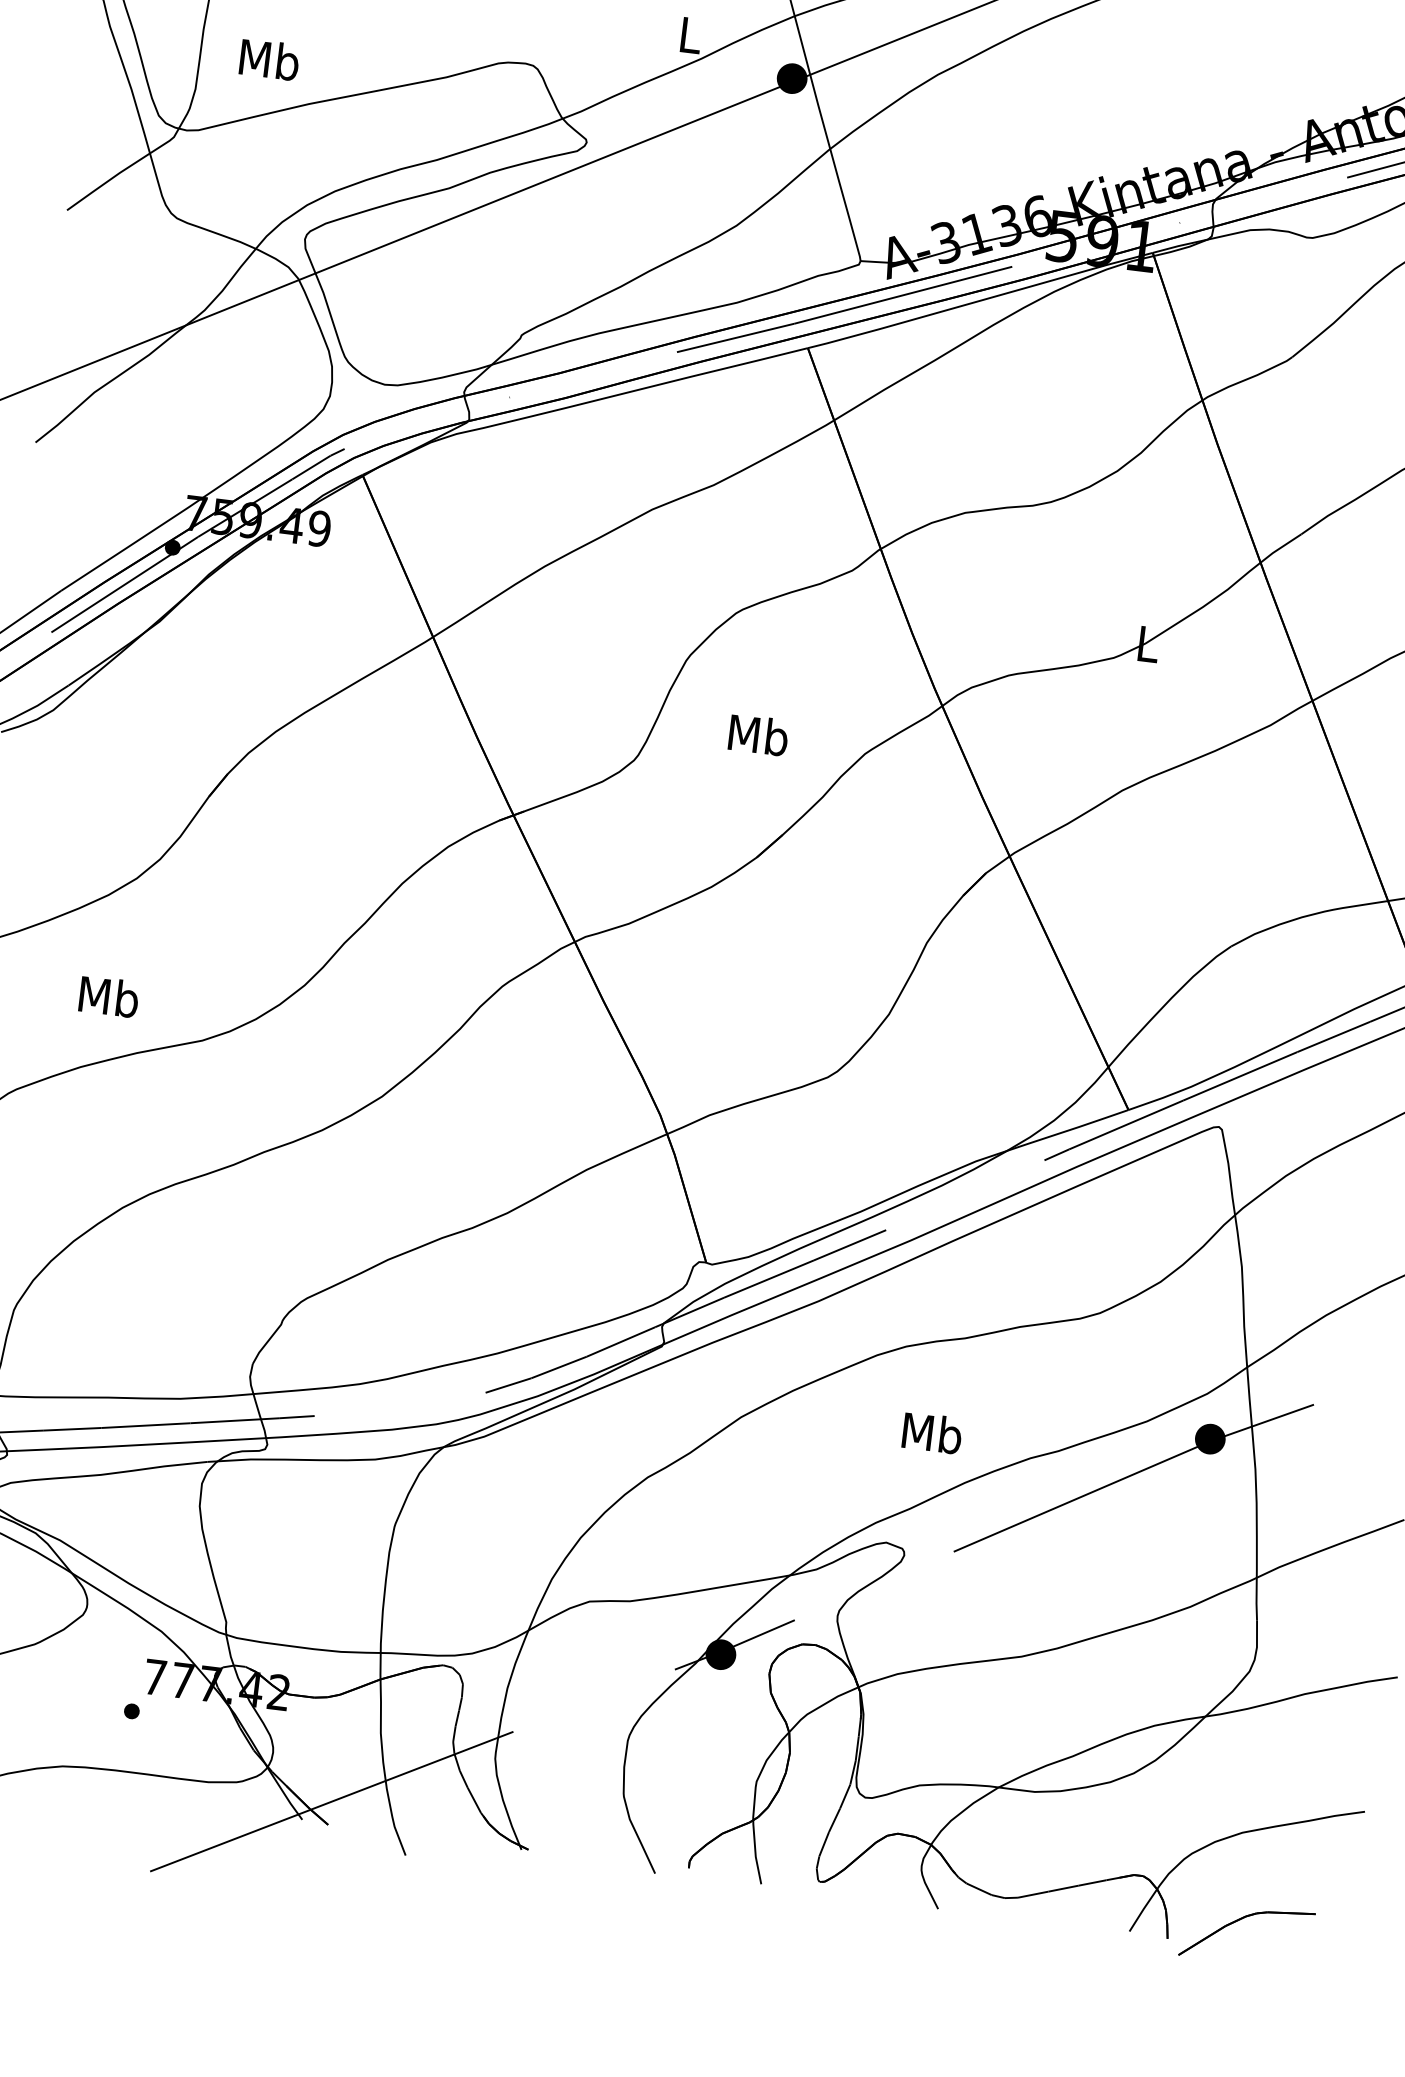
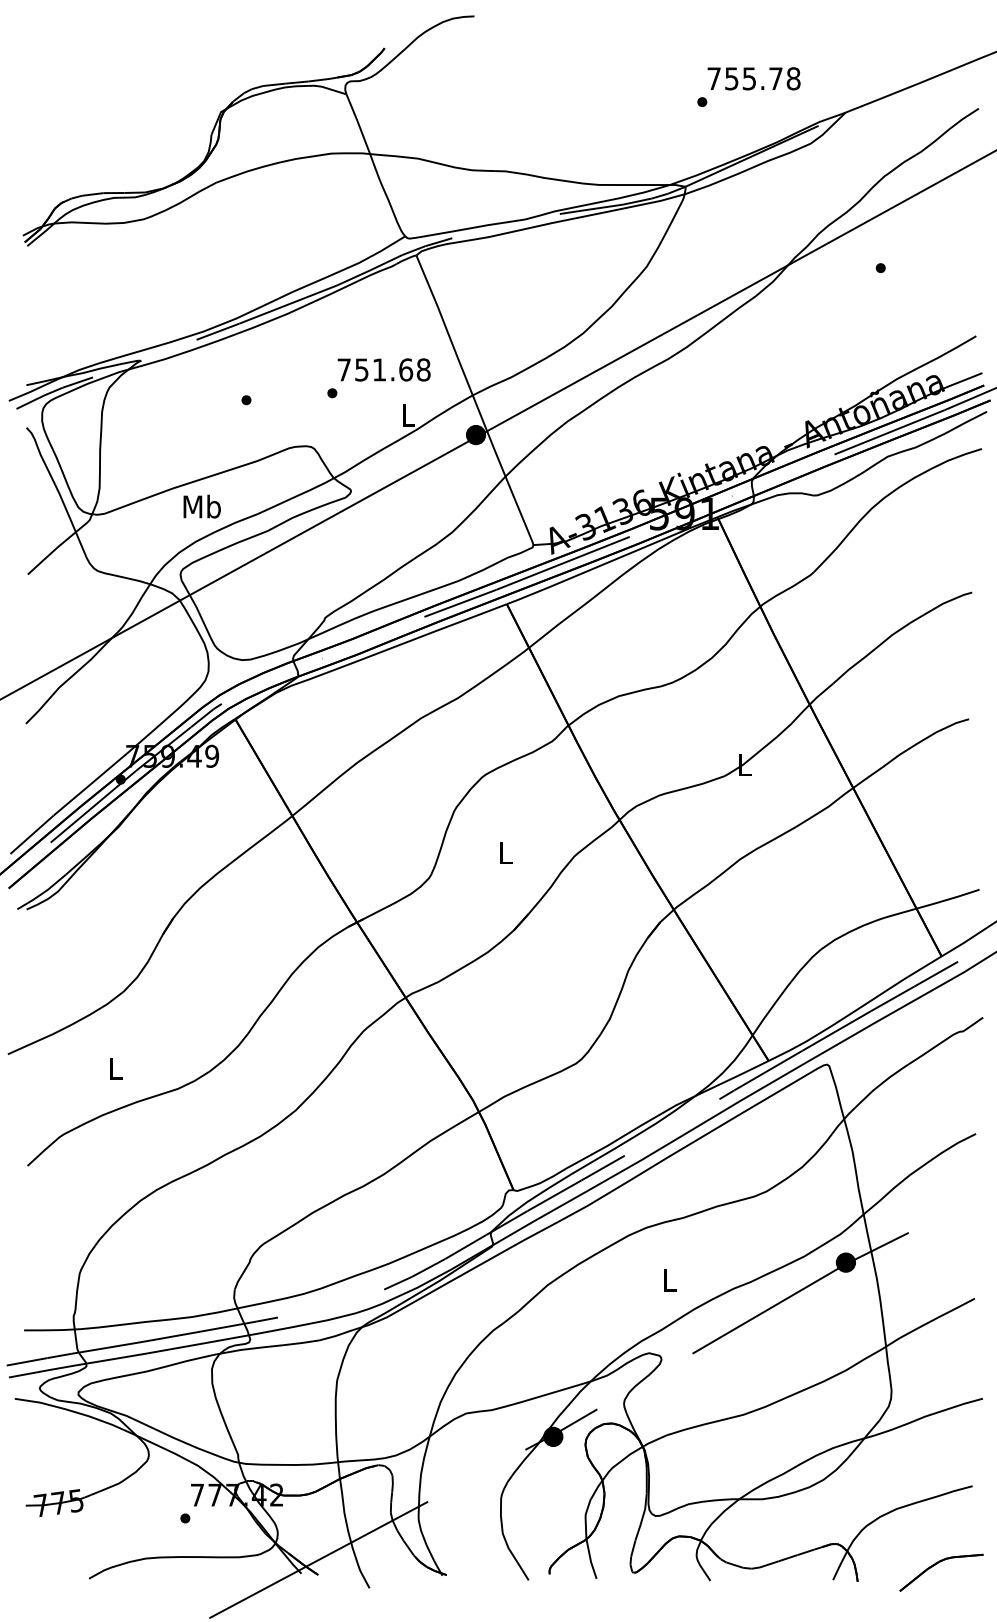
text: (268, 59) -> (201, 506), moved
text: (758, 734) -> (505, 852), Mb -> L
text: (109, 996) -> (115, 1068), Mb -> L
text: (931, 1433) -> (669, 1280), Mb -> L
part: (1242, 1920) -> (937, 1564), moved

